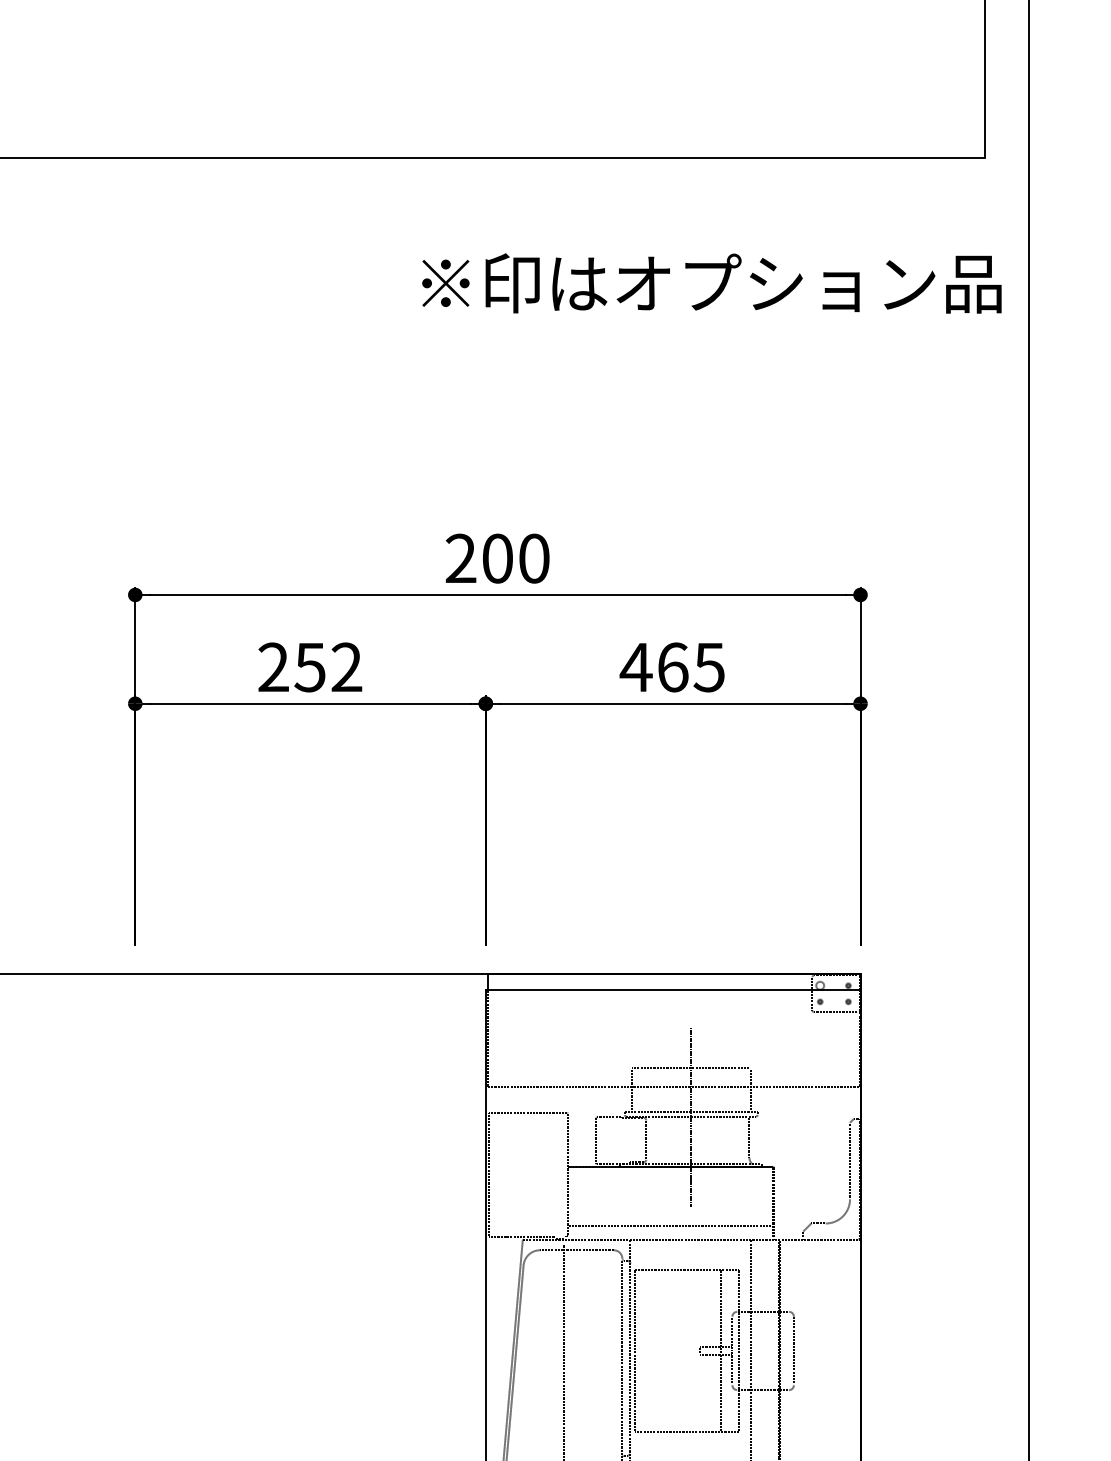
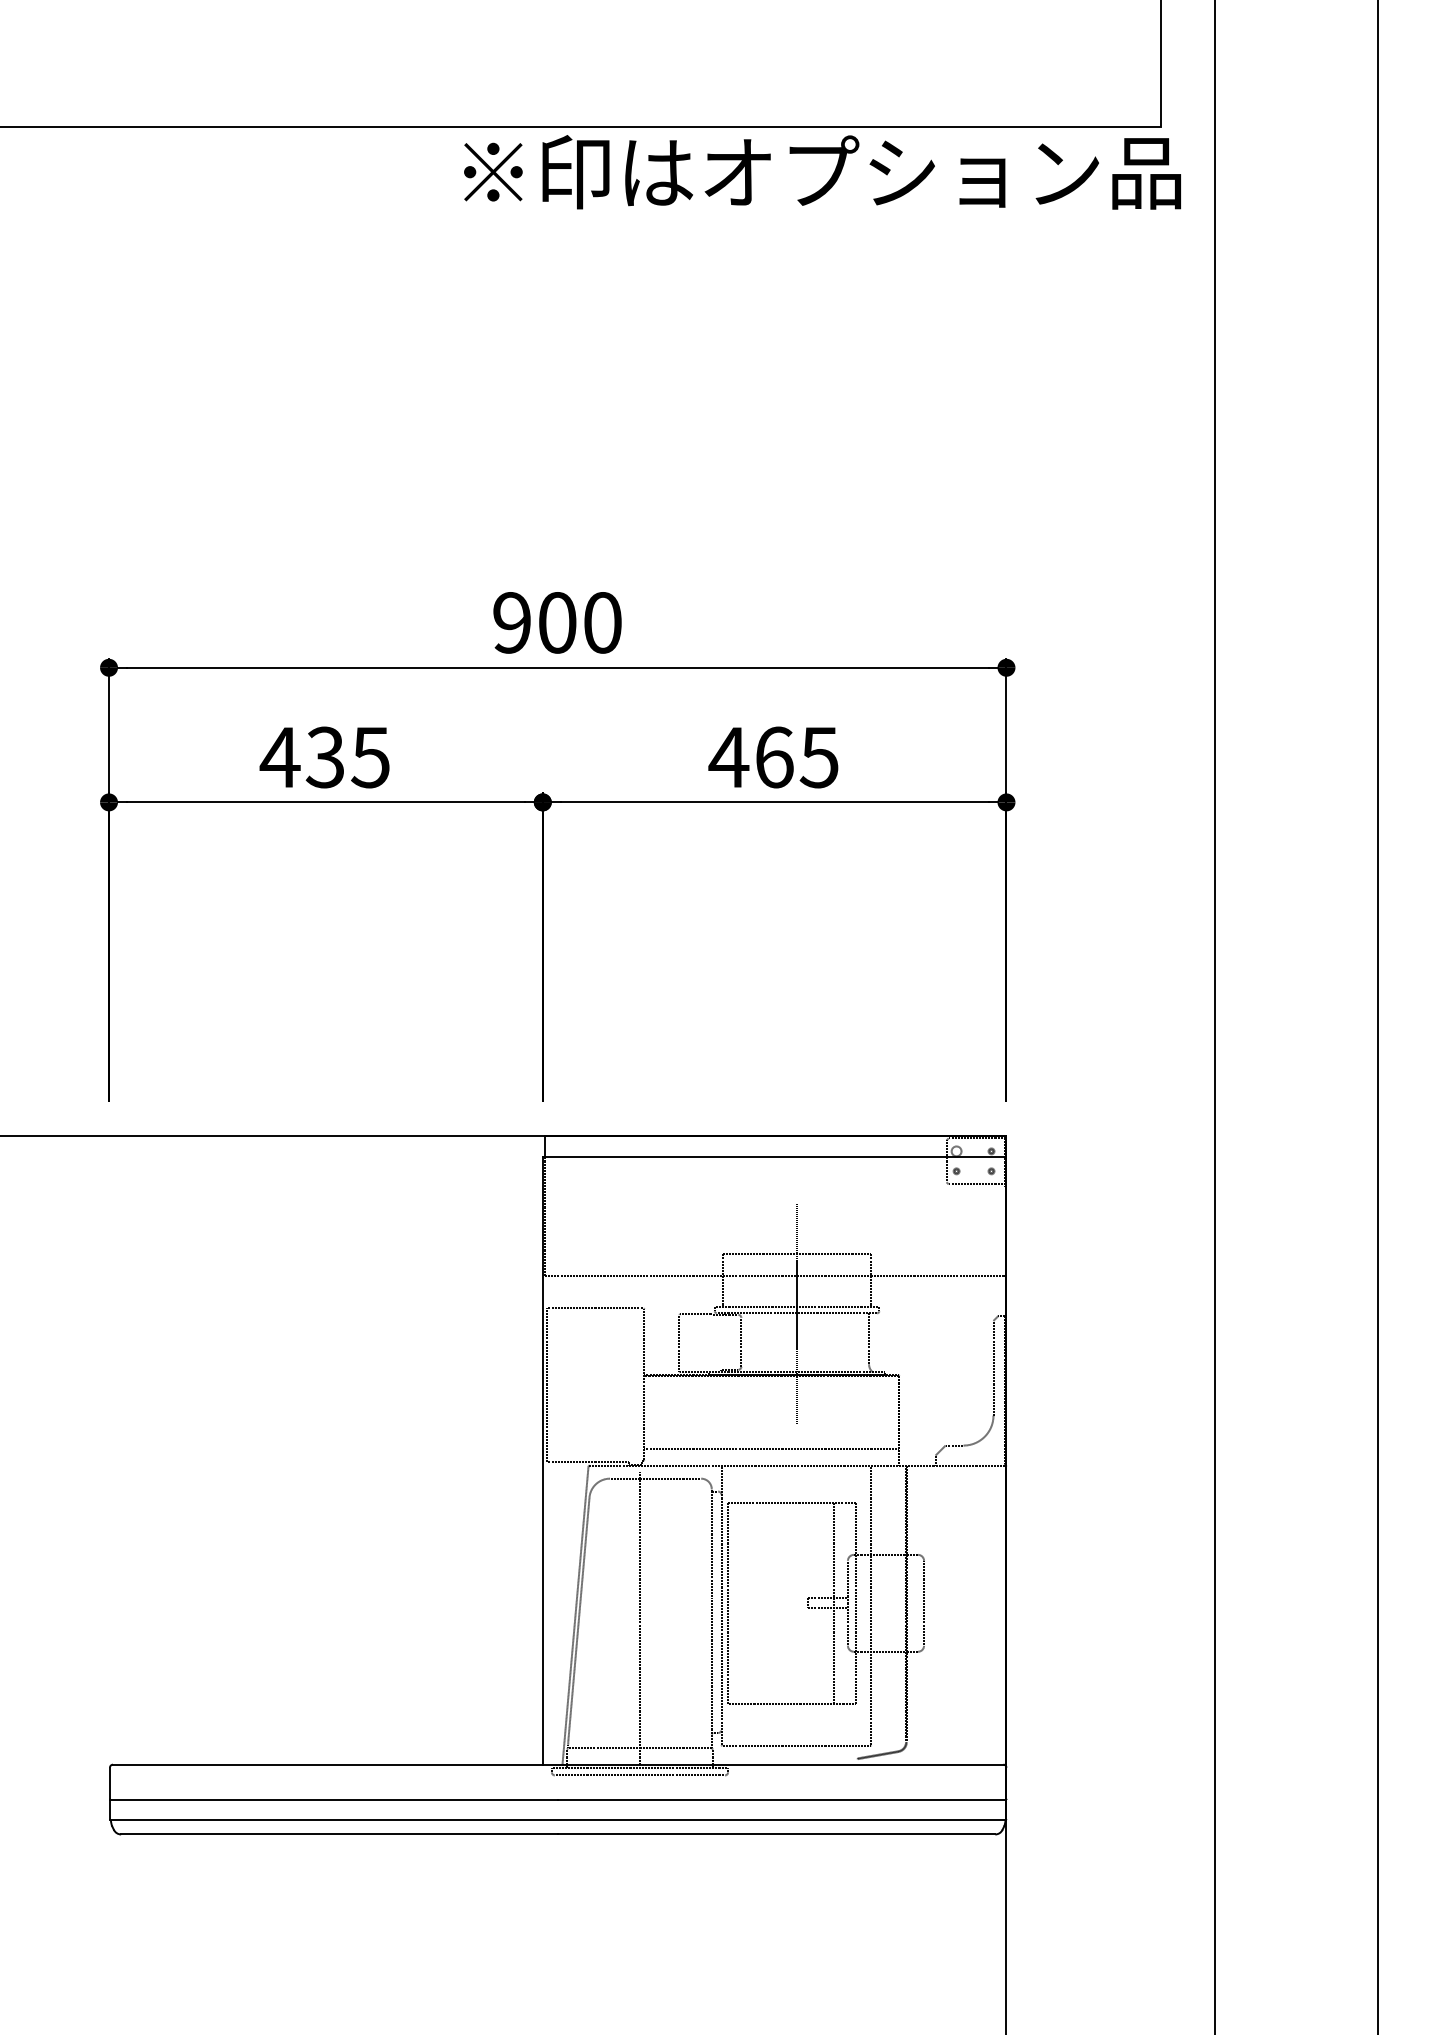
text: (711, 283) -> (822, 172), moved
text: (460, 558) -> (511, 622), 200 -> 900
text: (309, 667) -> (324, 757), 252 -> 435

